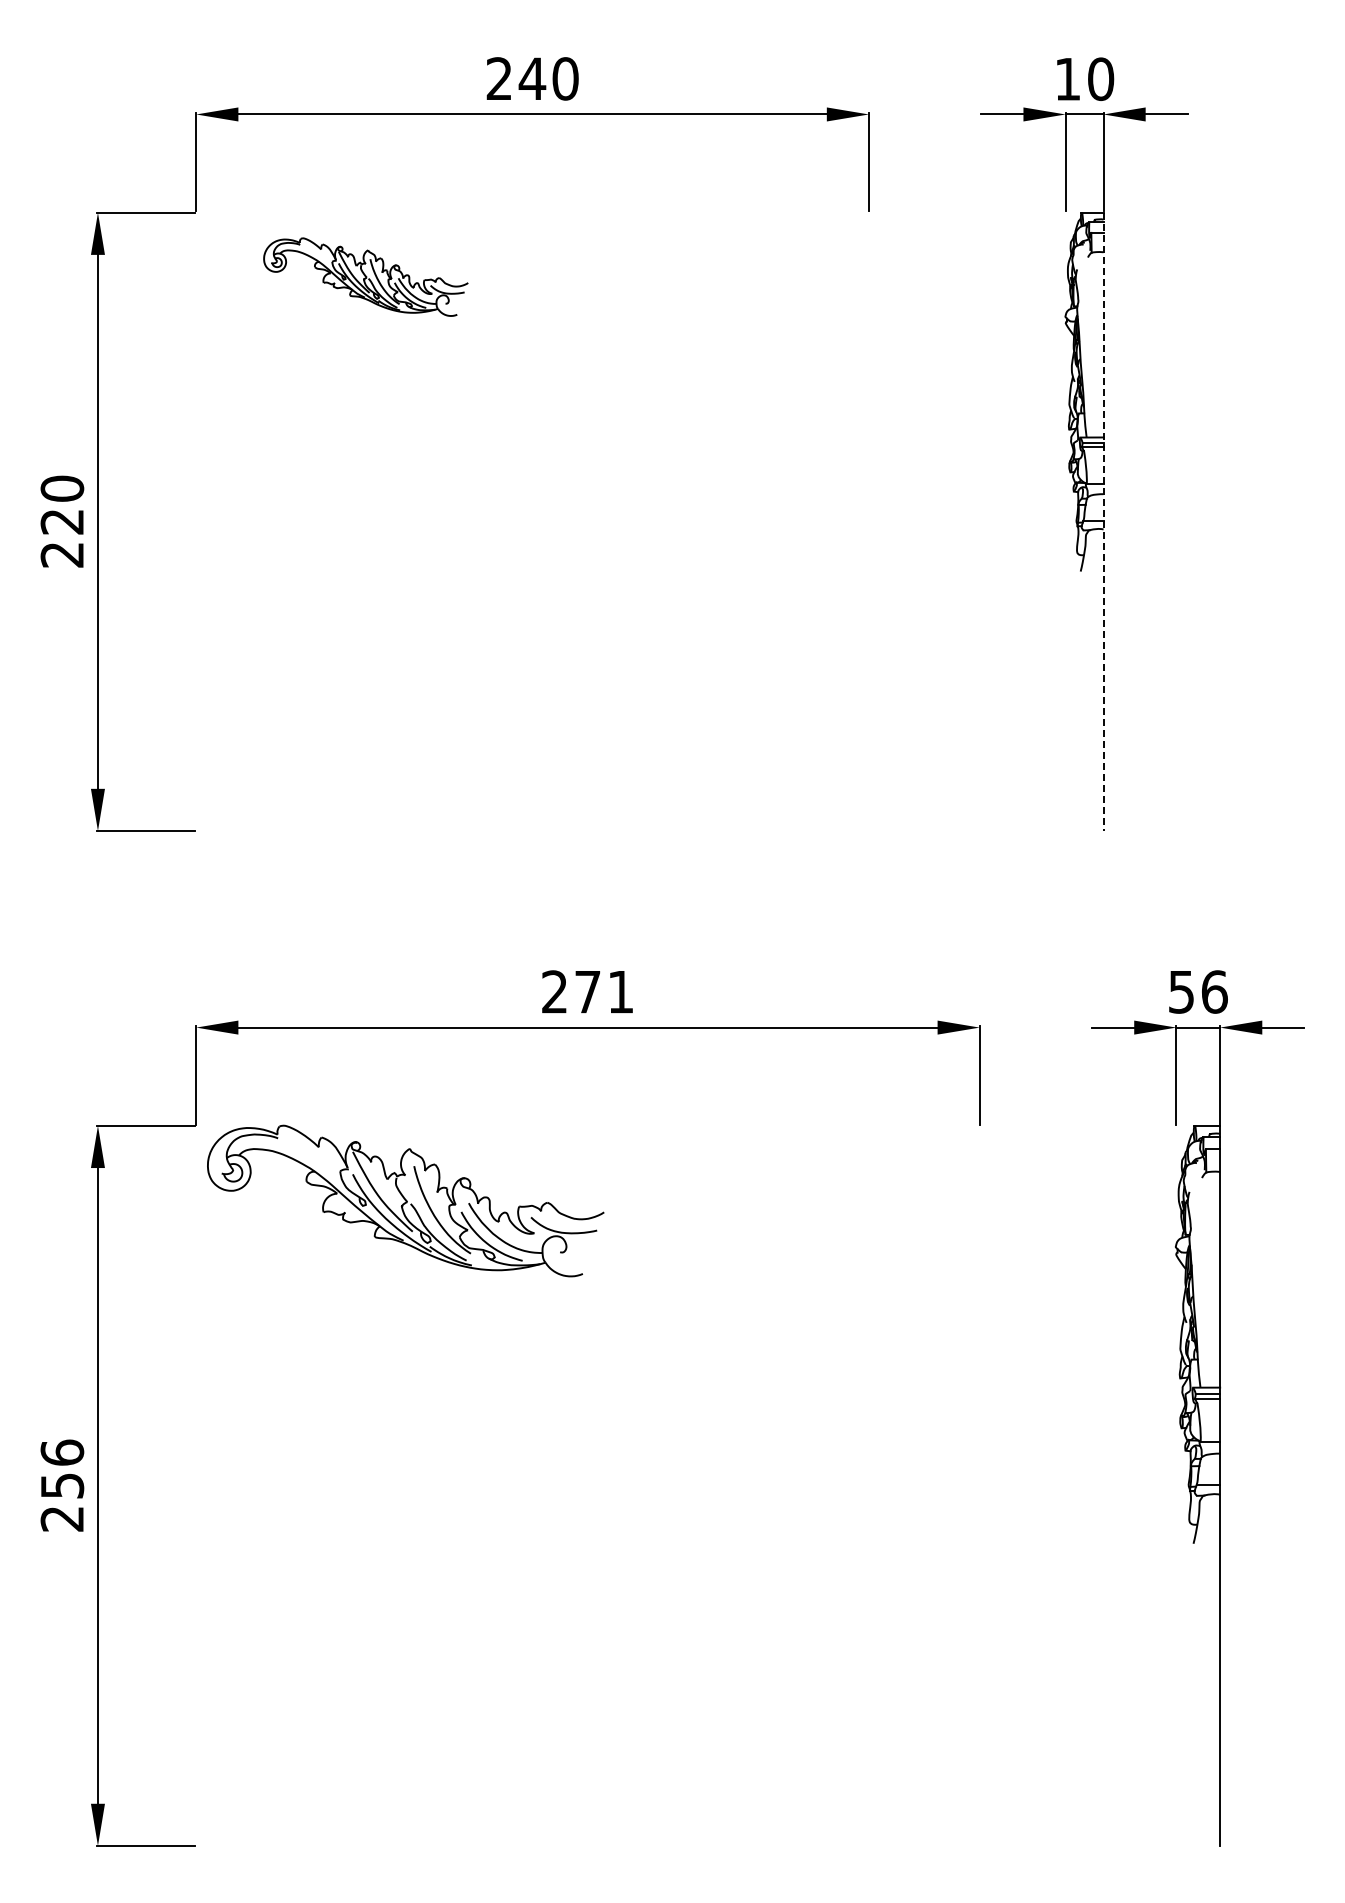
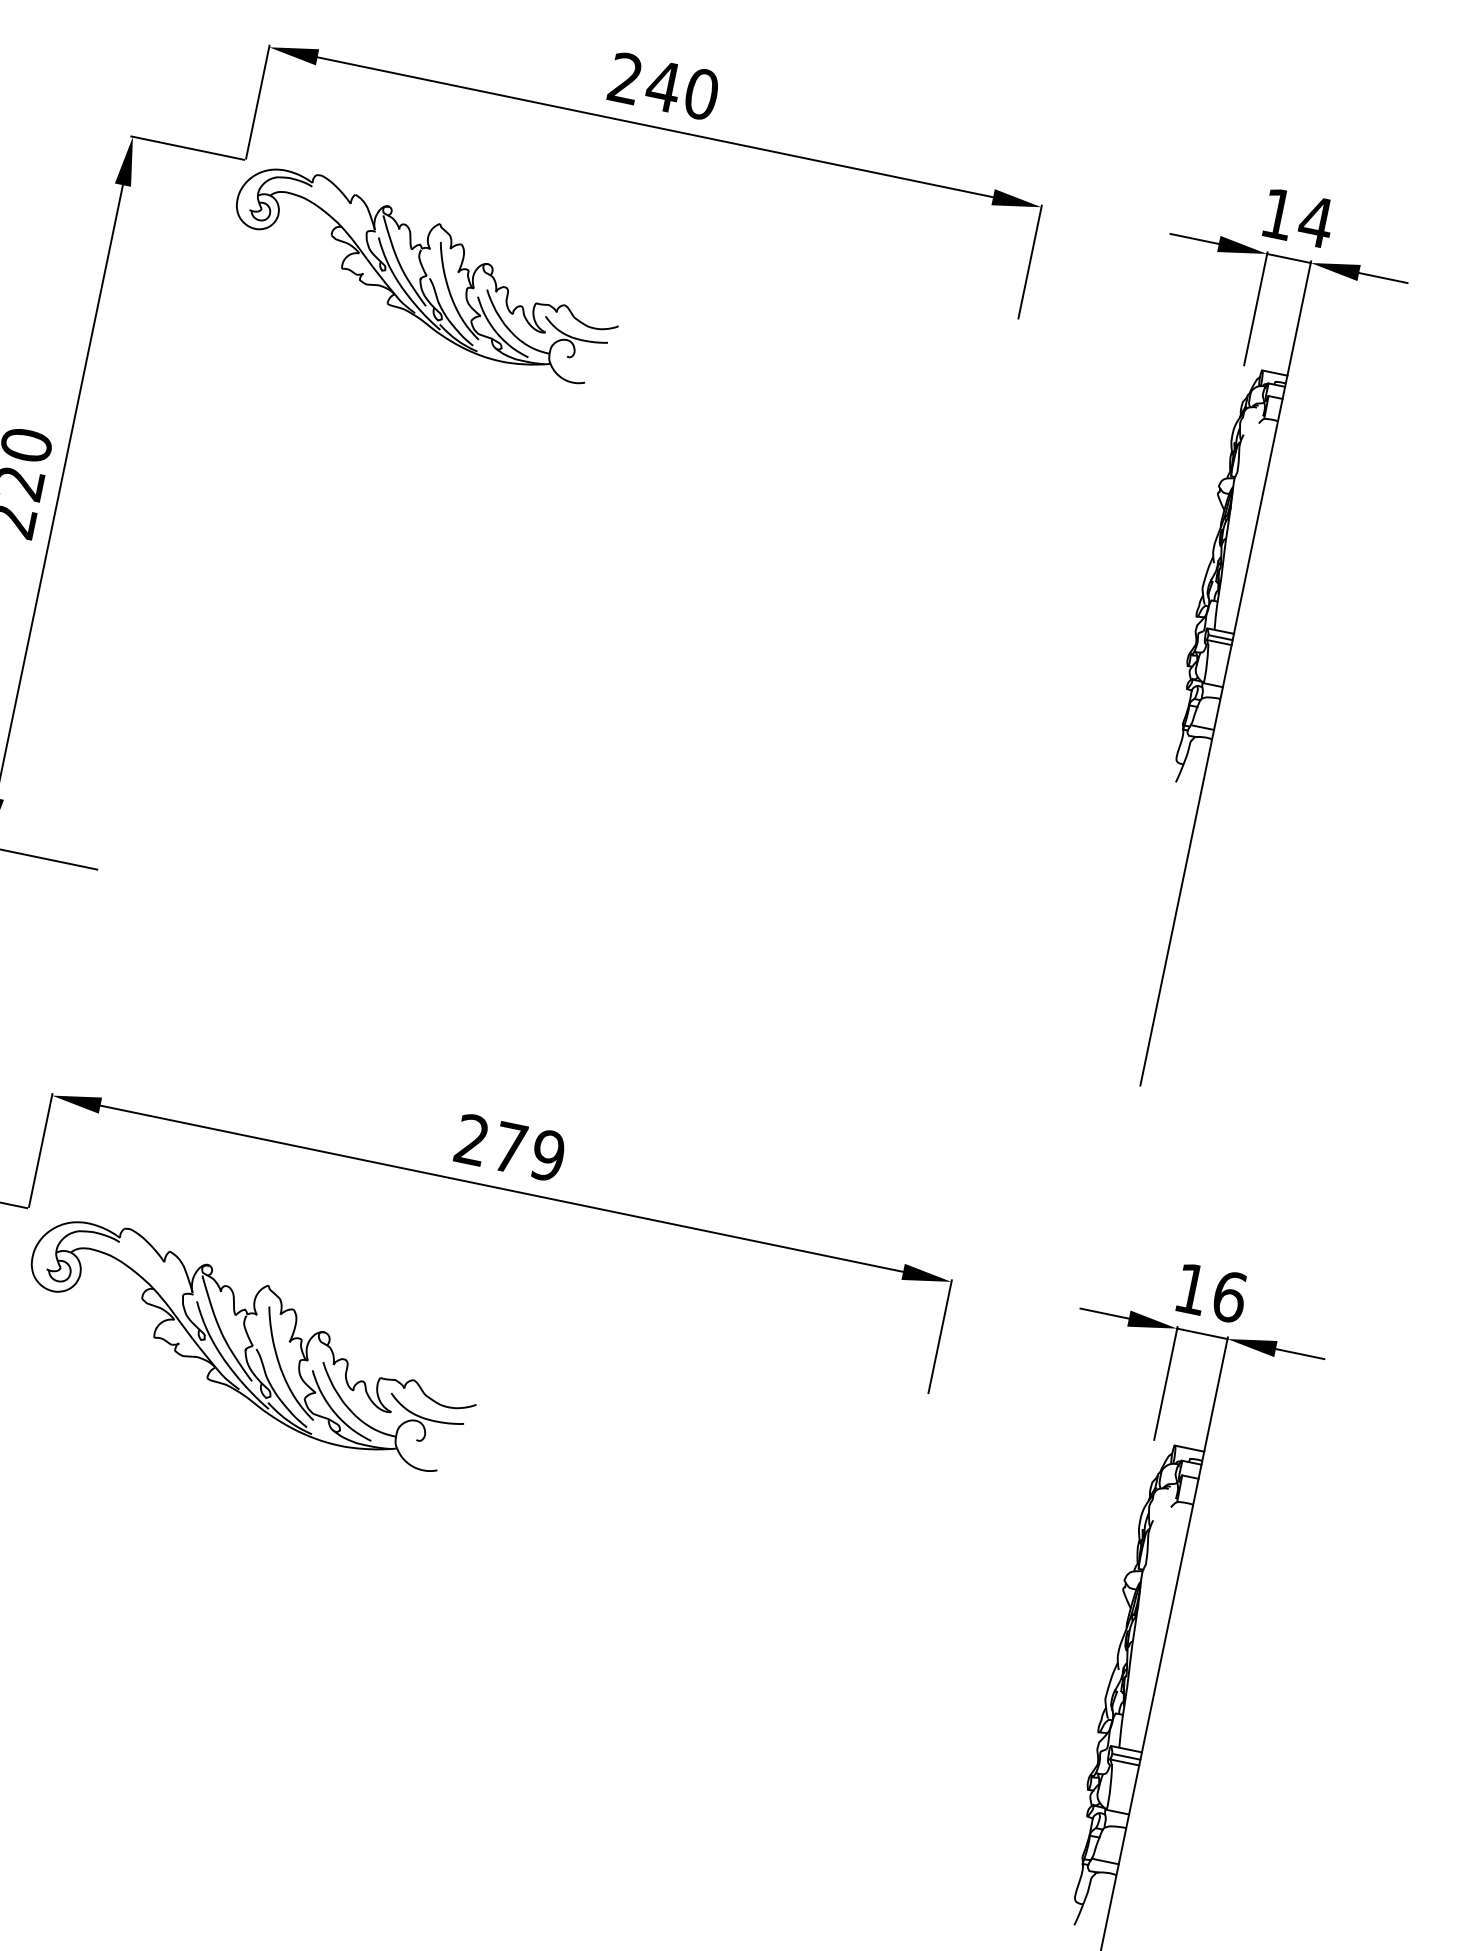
text: (1100, 79) -> (1315, 222), 10 -> 14
part: (365, 276) -> (424, 273), size x1.67
line: (1103, 522) -> (1213, 731), dashed -> solid
text: (620, 991) -> (547, 1155), 271 -> 279
text: (1181, 992) -> (1191, 1289), 56 -> 16

